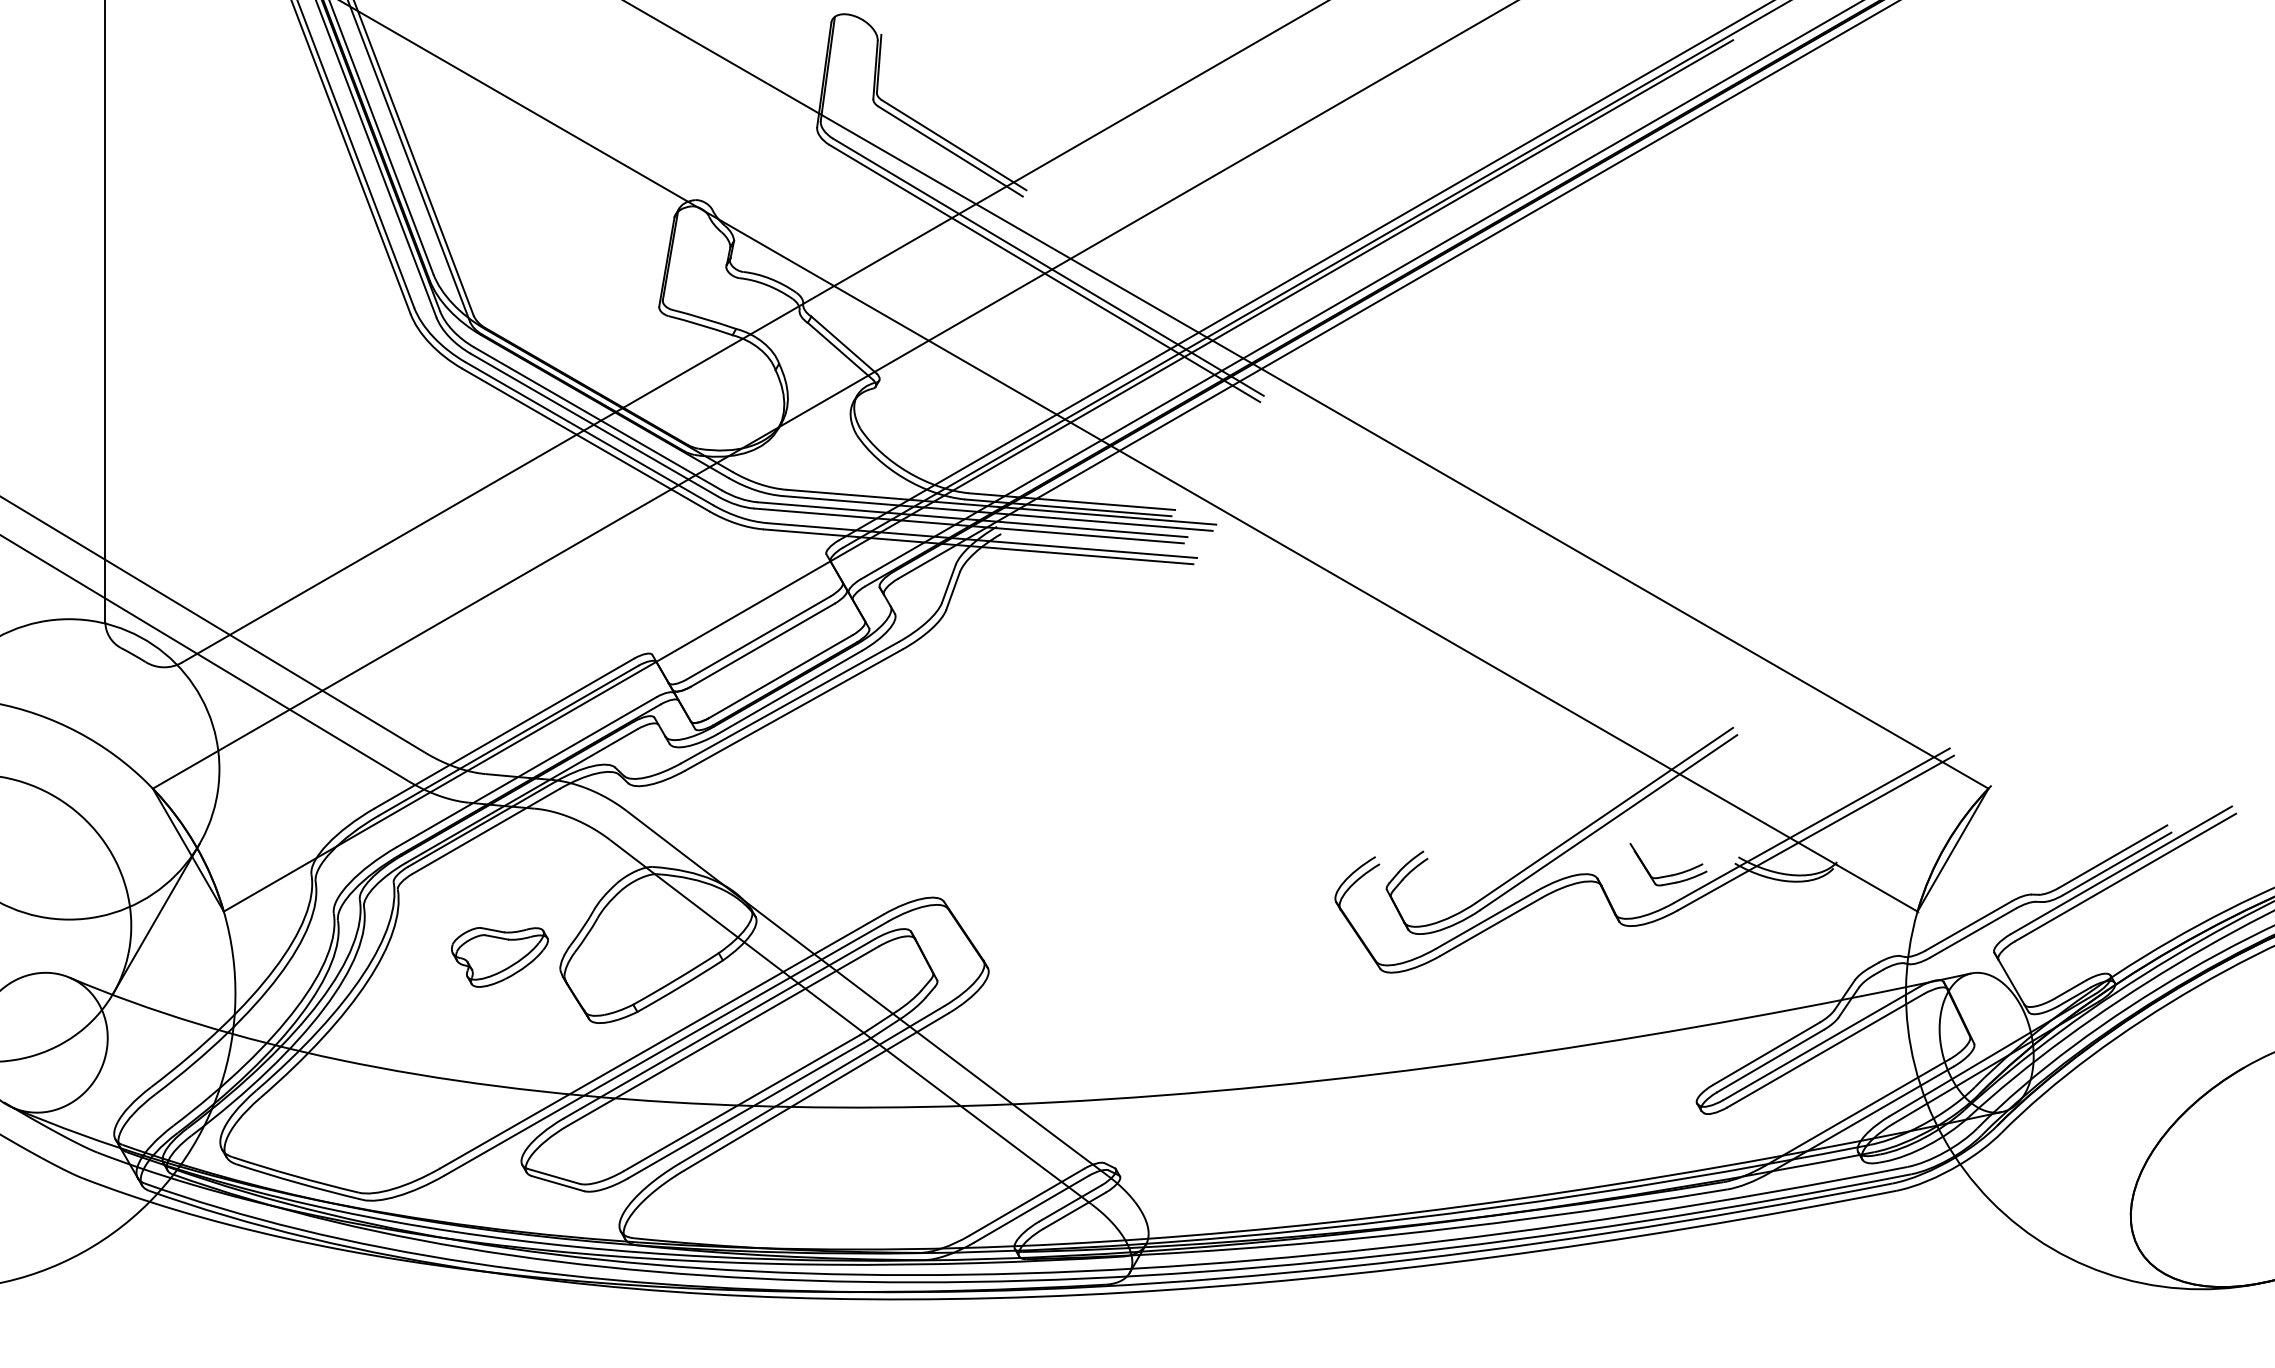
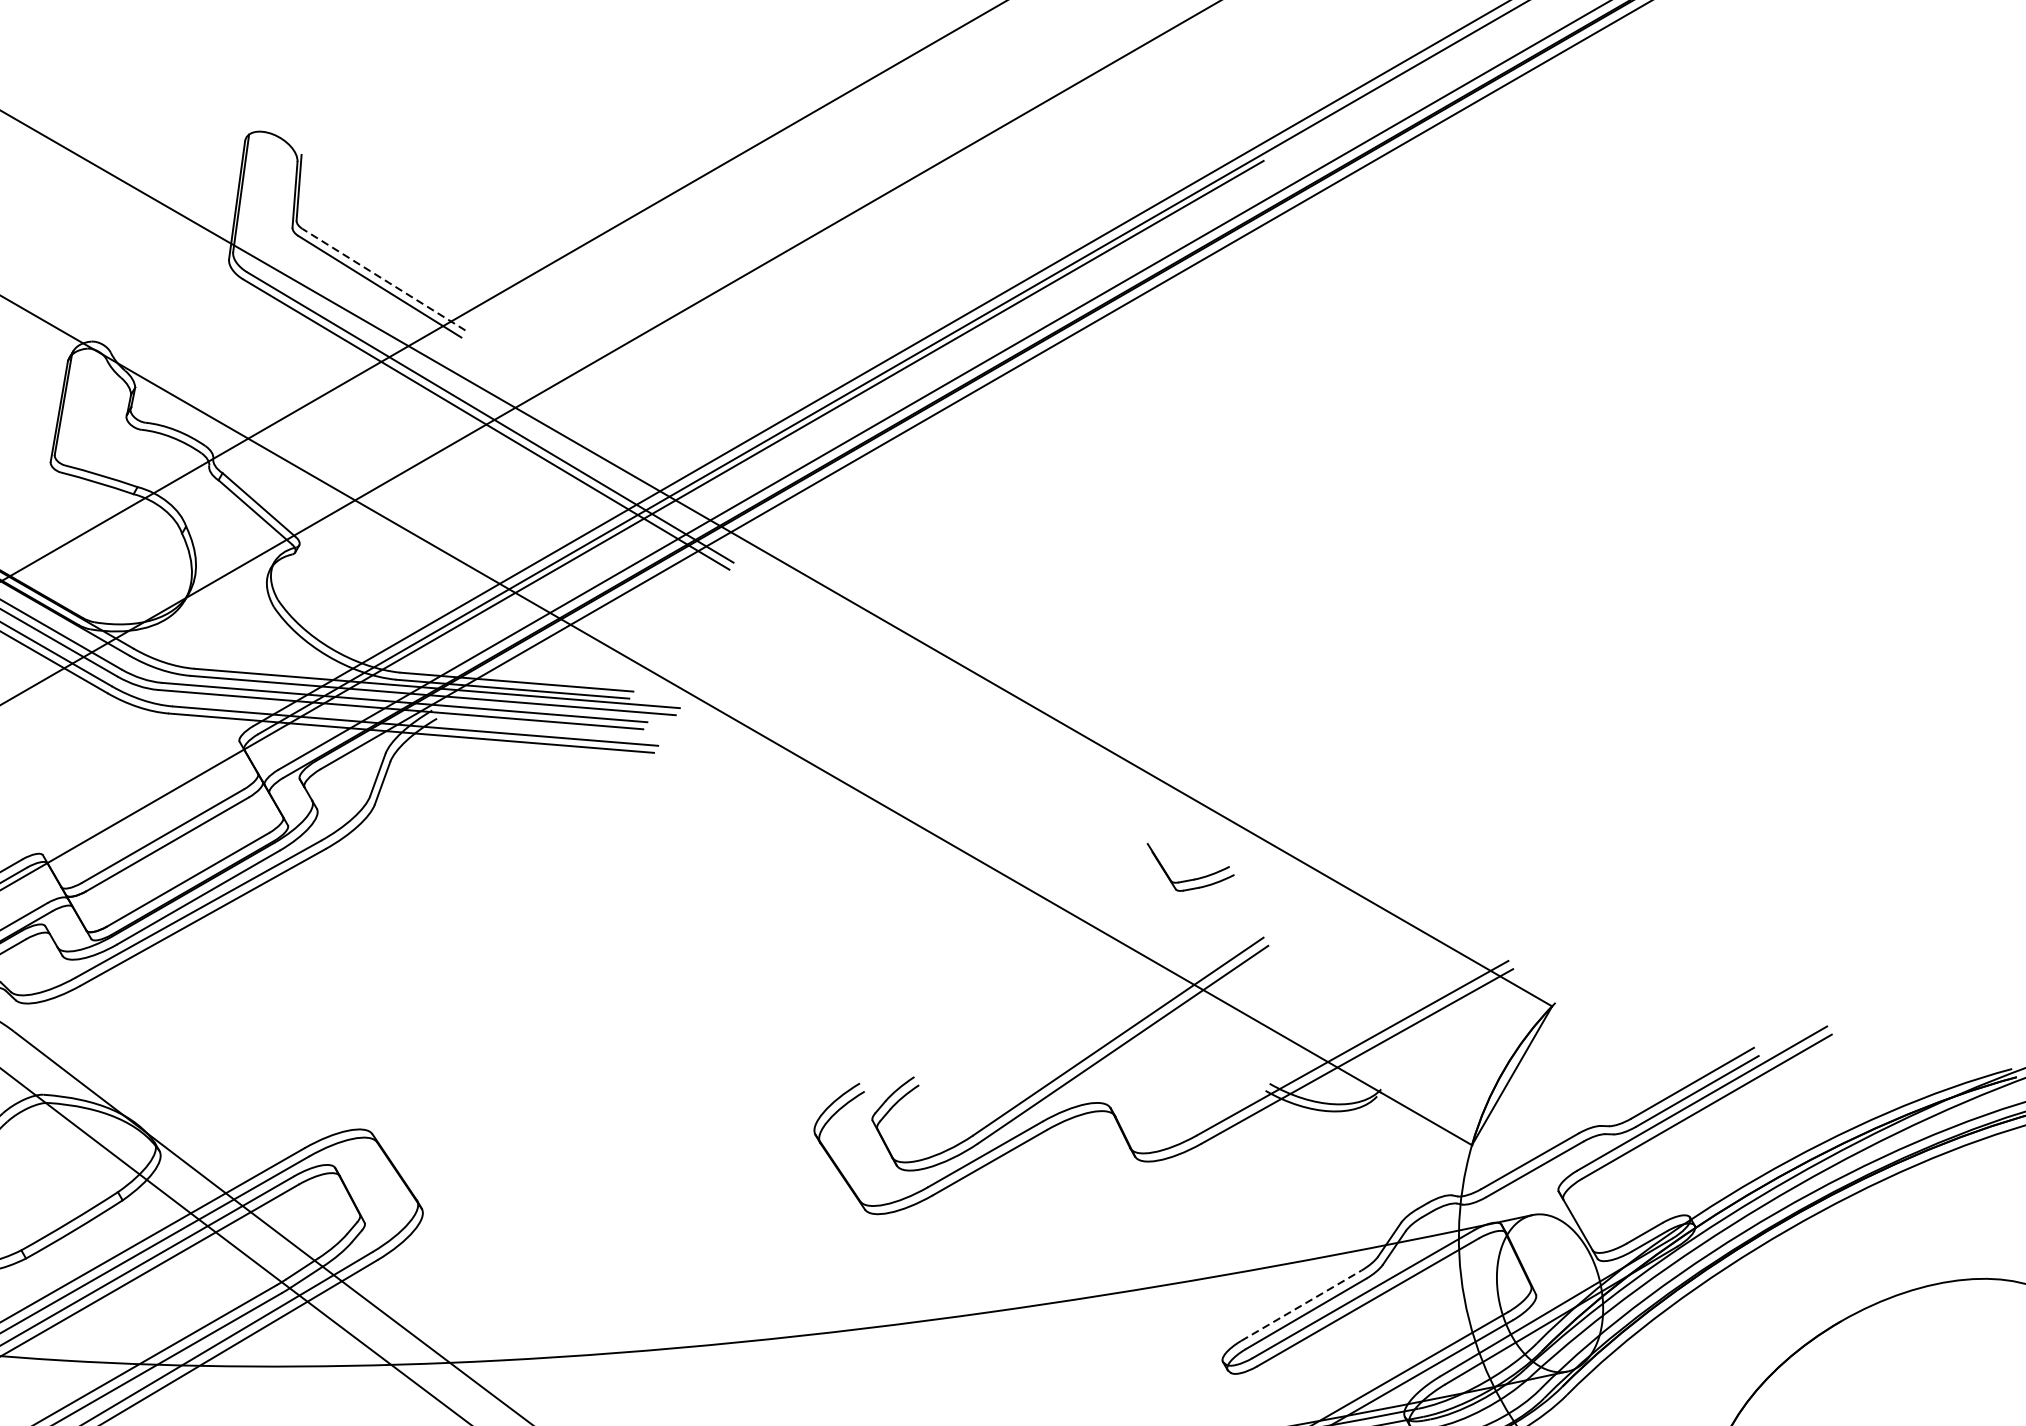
line: (953, 145) -> (383, 279), solid -> dashed
part: (1669, 874) -> (1191, 878), moved
line: (1766, 1053) -> (1301, 1305), solid -> dashed

